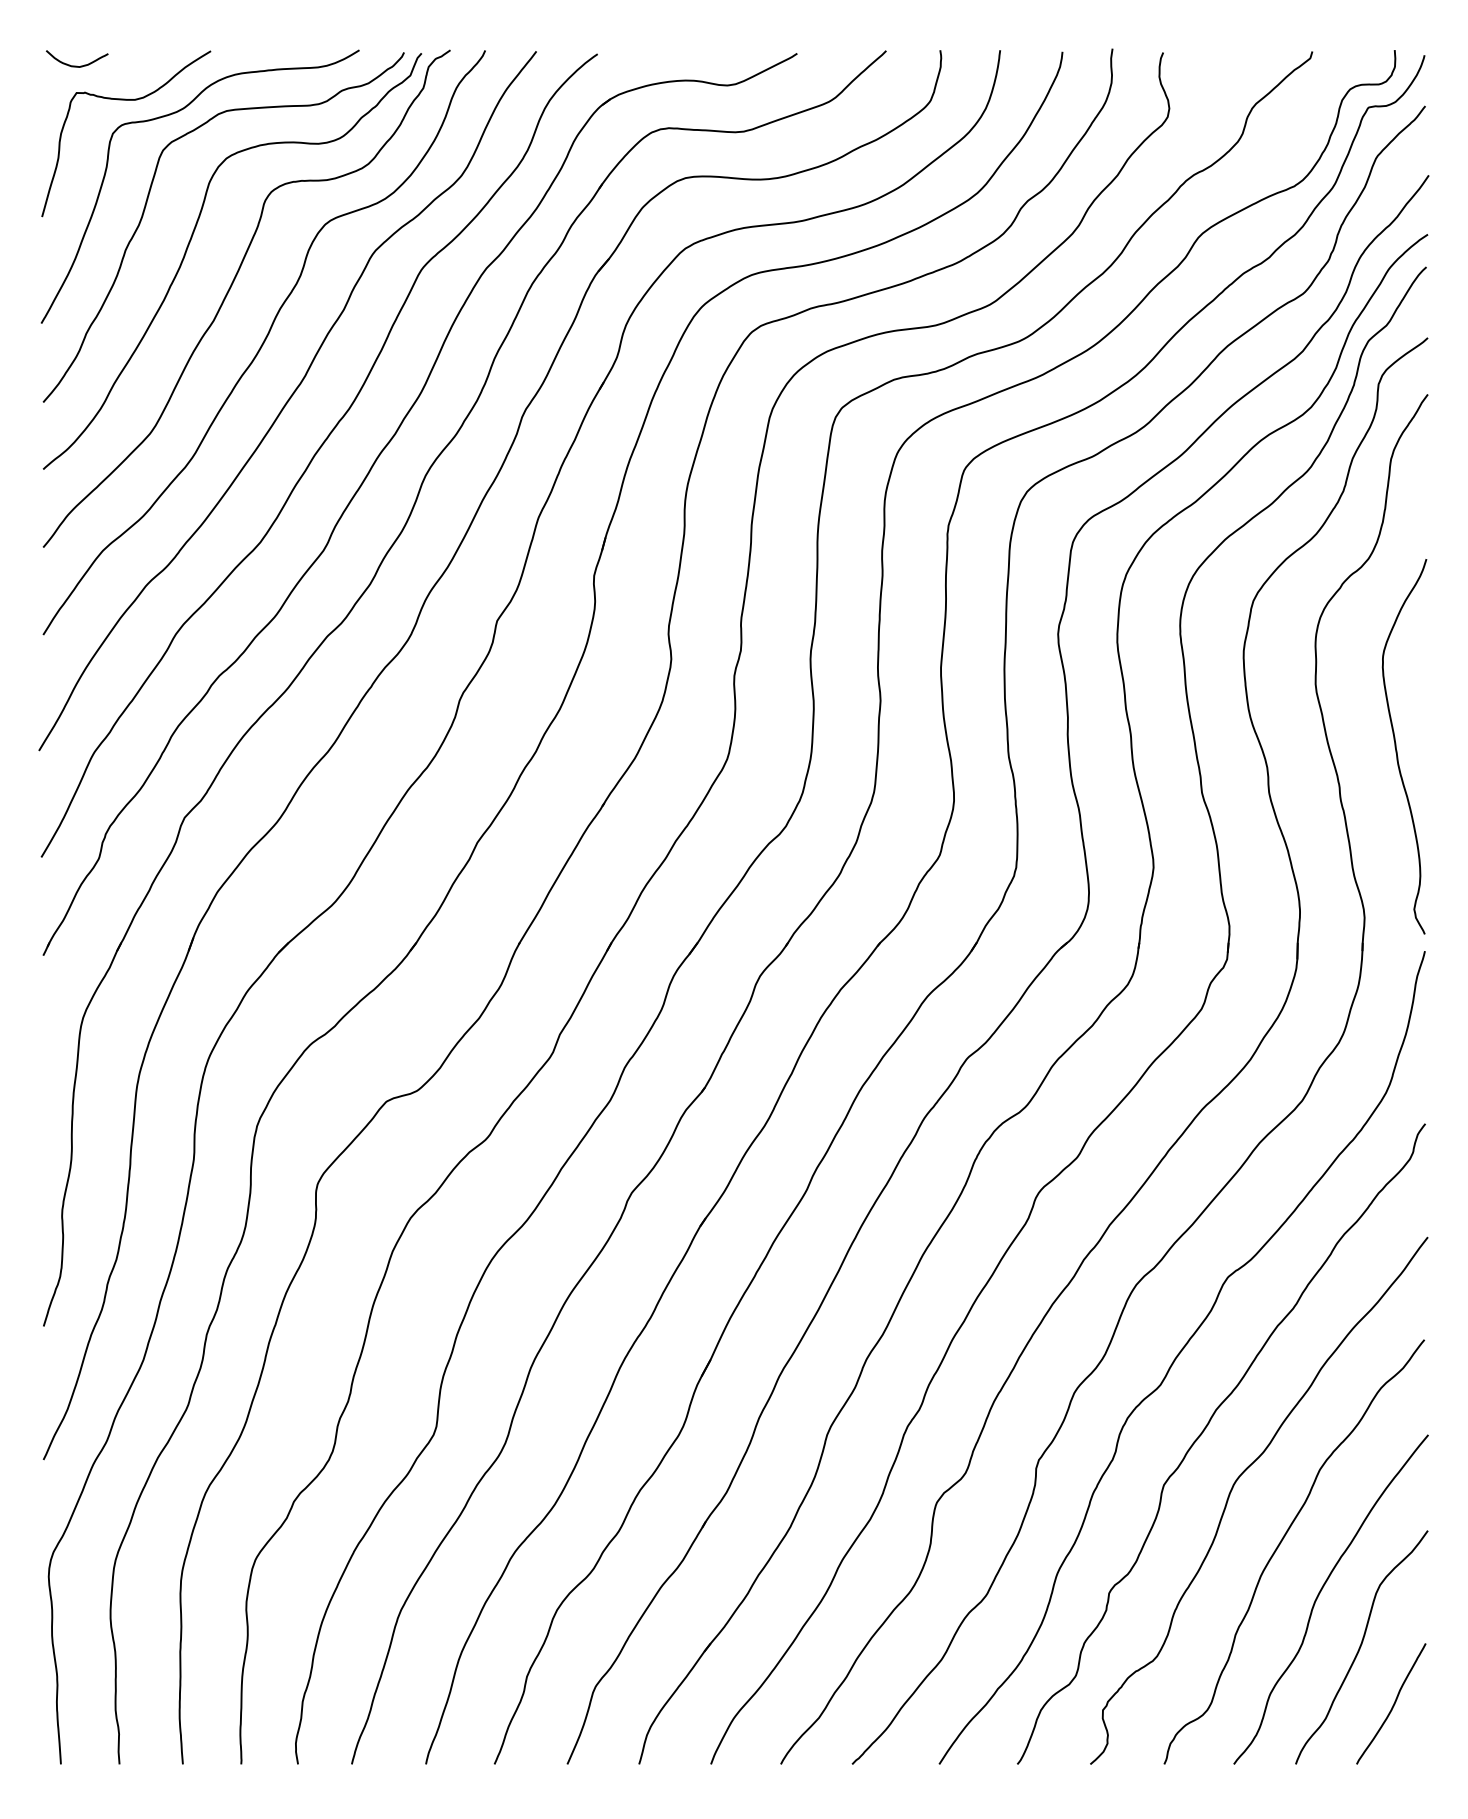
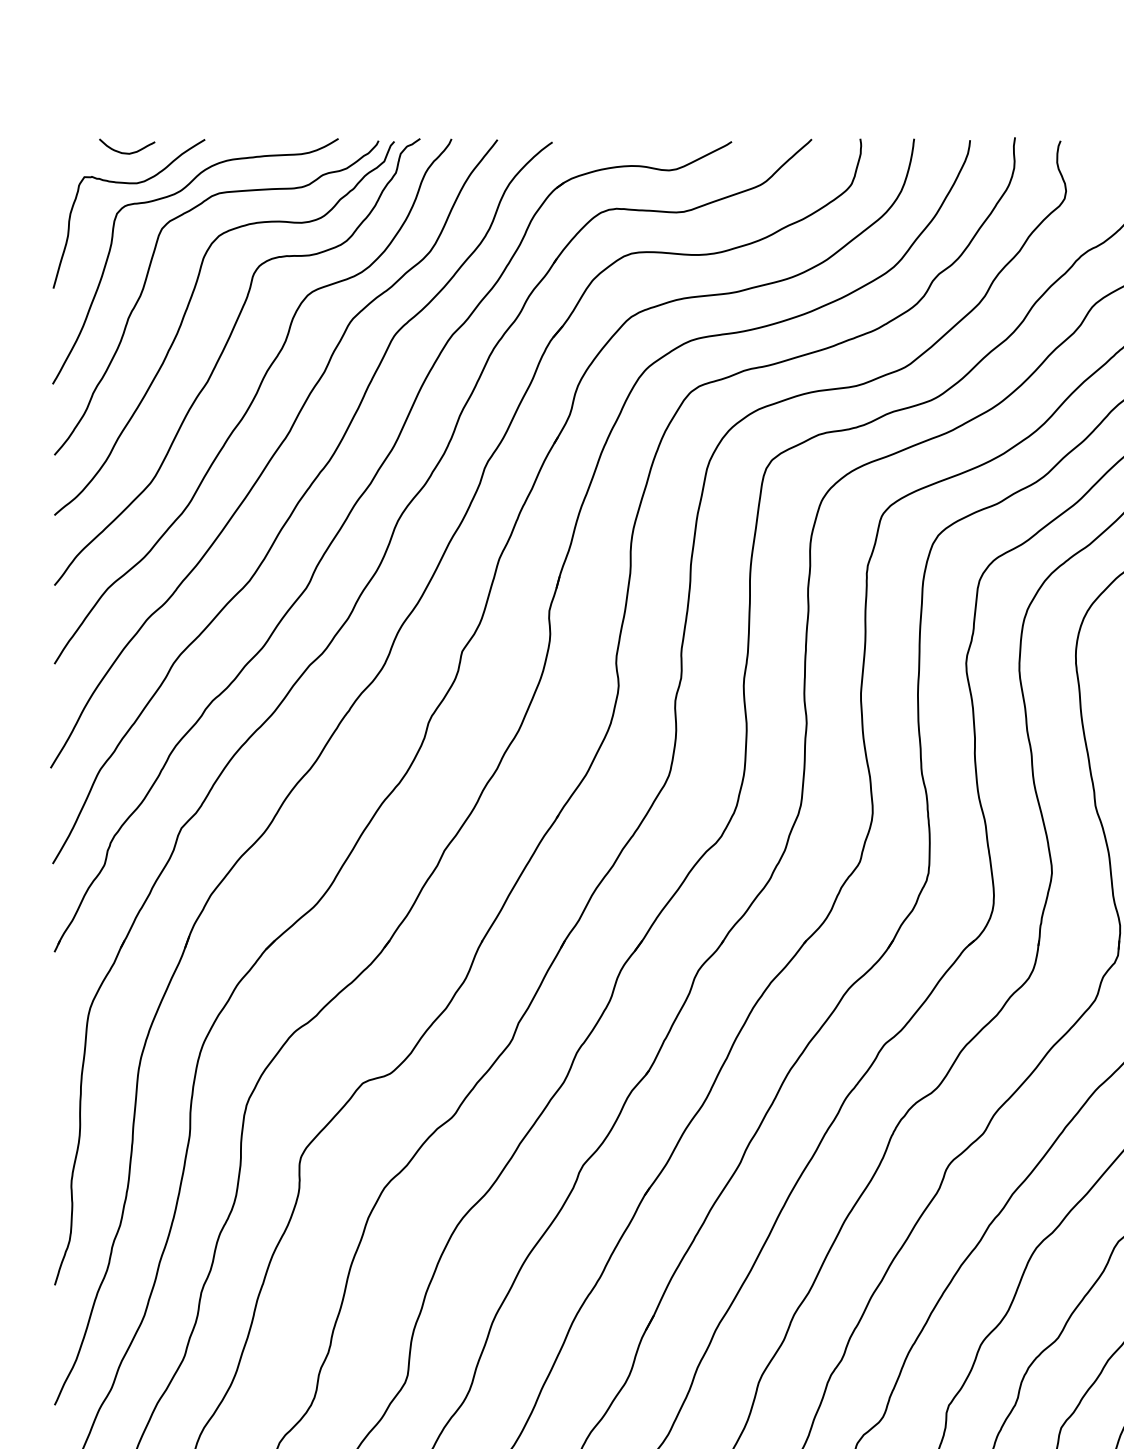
curve: (77, 65) -> (127, 152), moved

